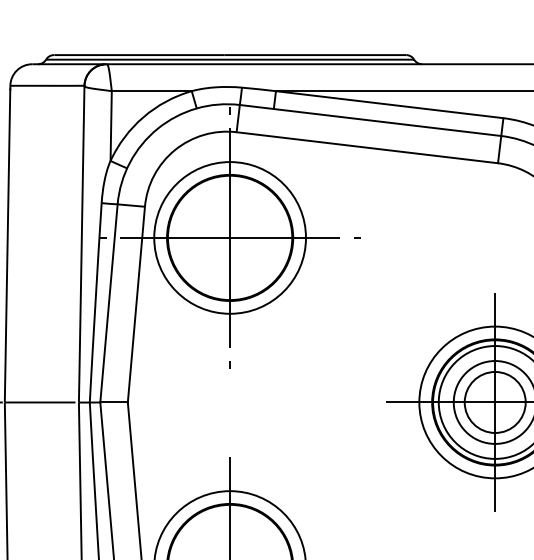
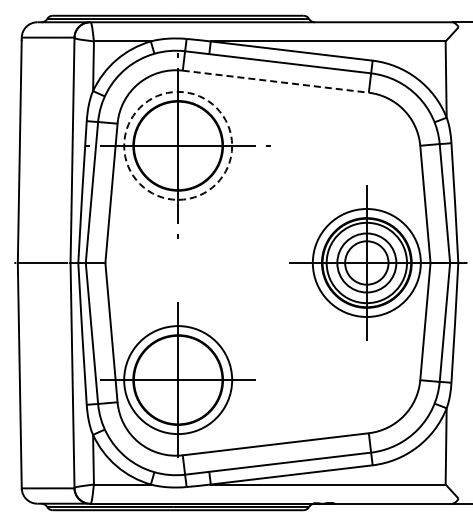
line: (366, 147) -> (275, 81), solid -> dashed
circle: (230, 237) -> (178, 145), solid -> dashed

